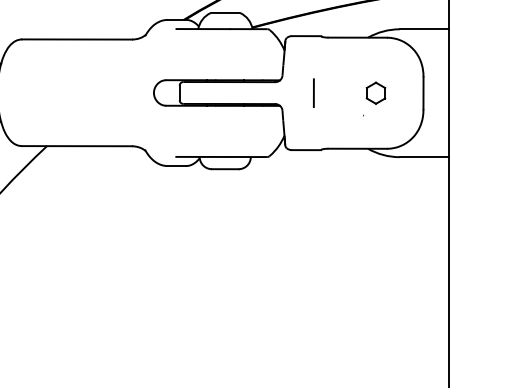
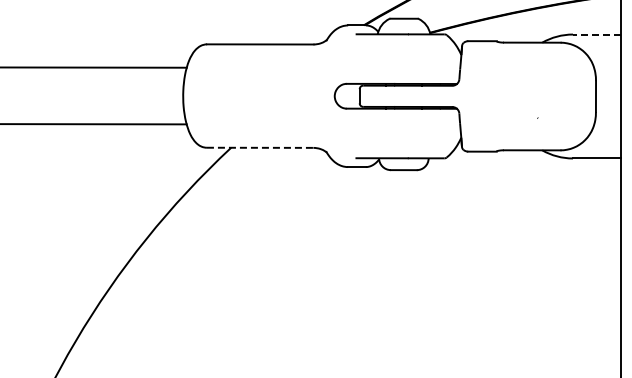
line: (424, 29) -> (596, 34), solid -> dashed
line: (313, 93) -> (489, 96), removed
part: (375, 93) -> (549, 96), removed
line: (77, 145) -> (260, 147), solid -> dashed

